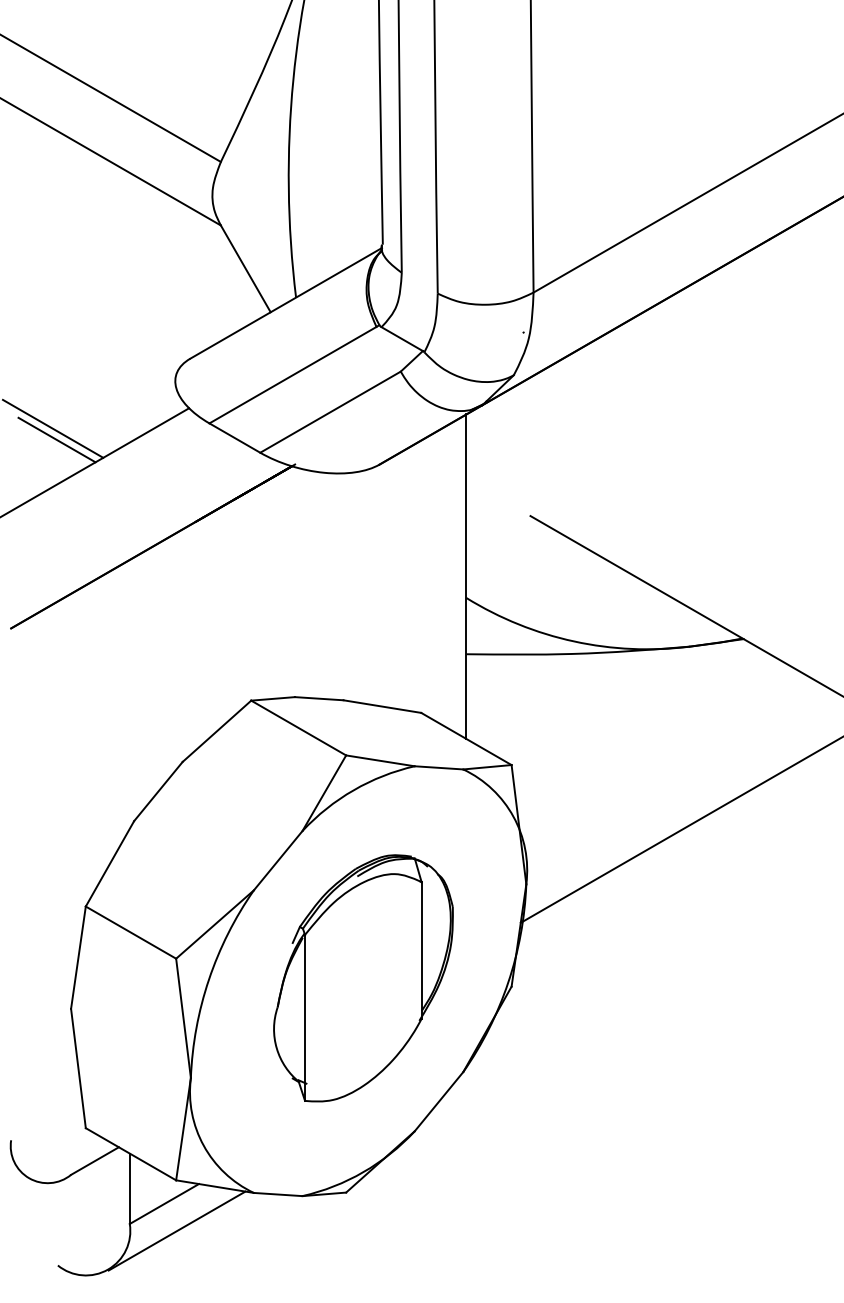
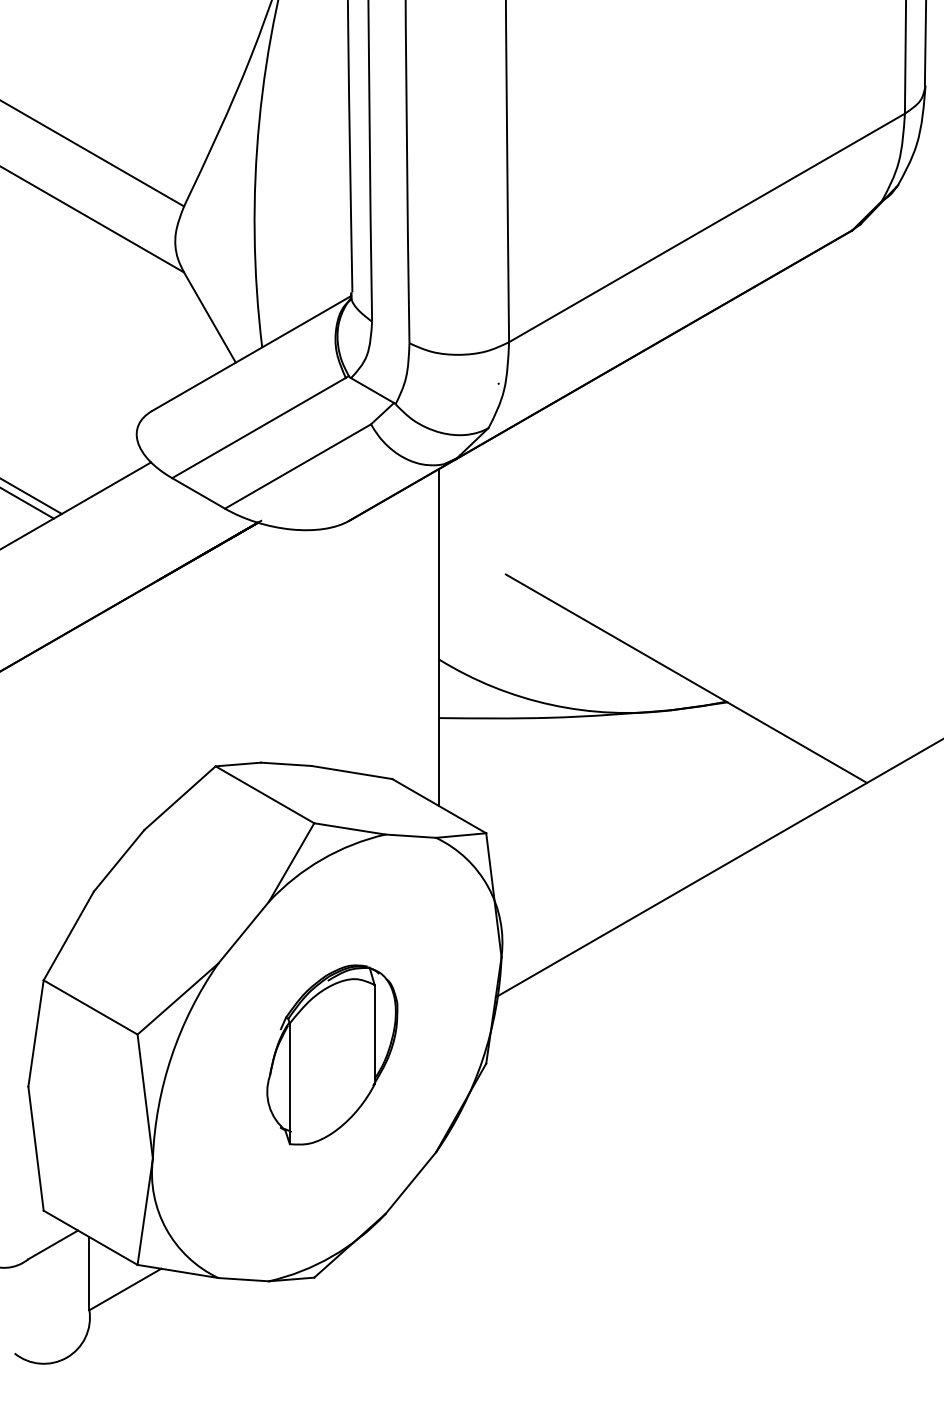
part: (363, 977) -> (332, 1054), size x0.7
line: (177, 1230) -> (138, 1317), removed

